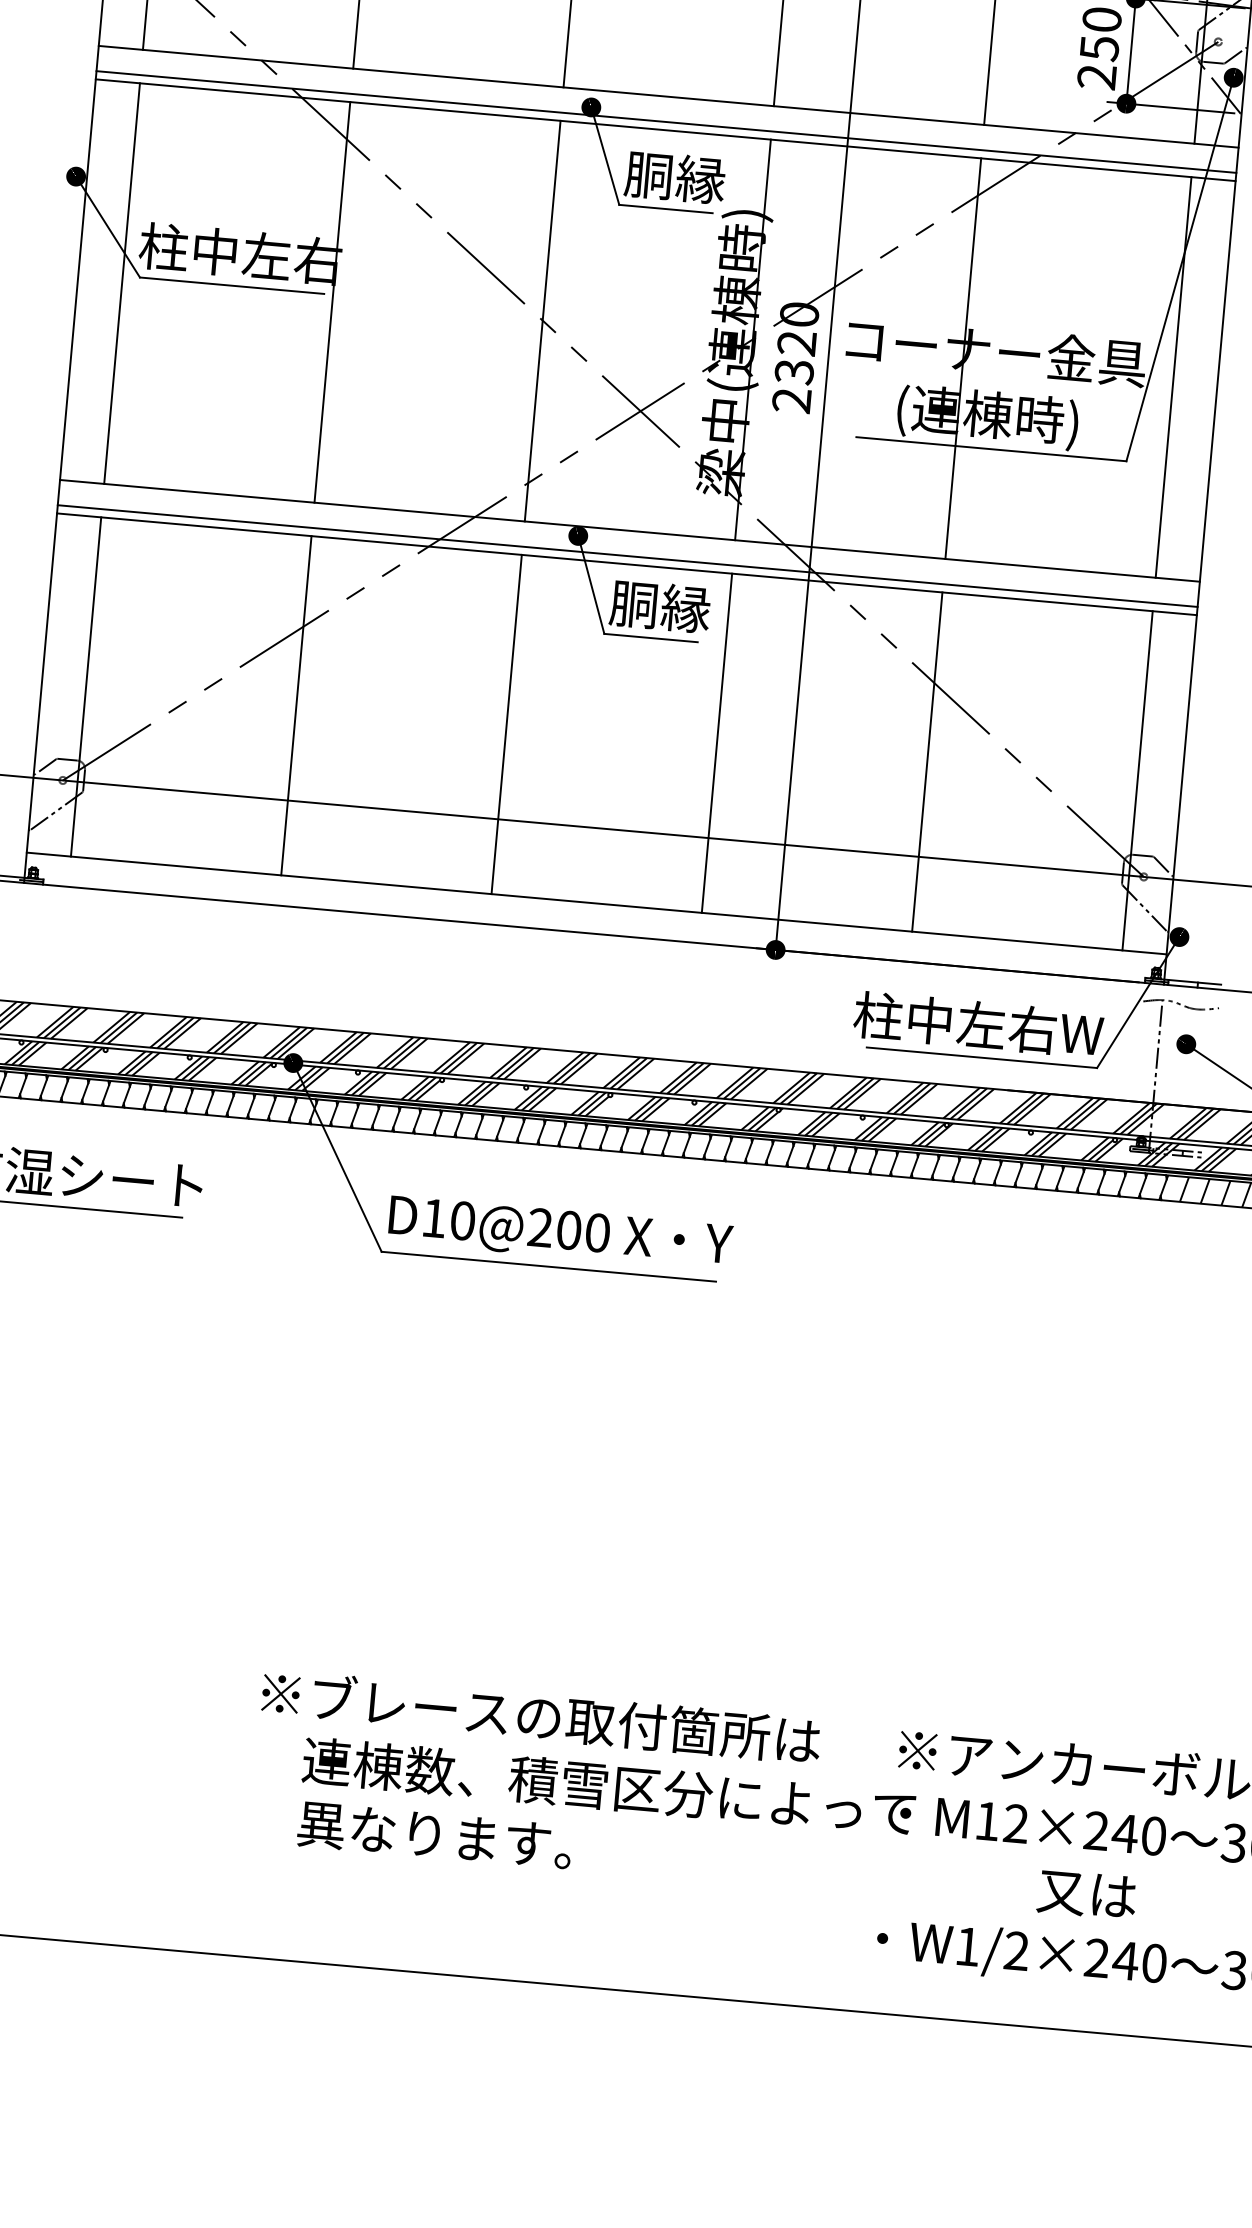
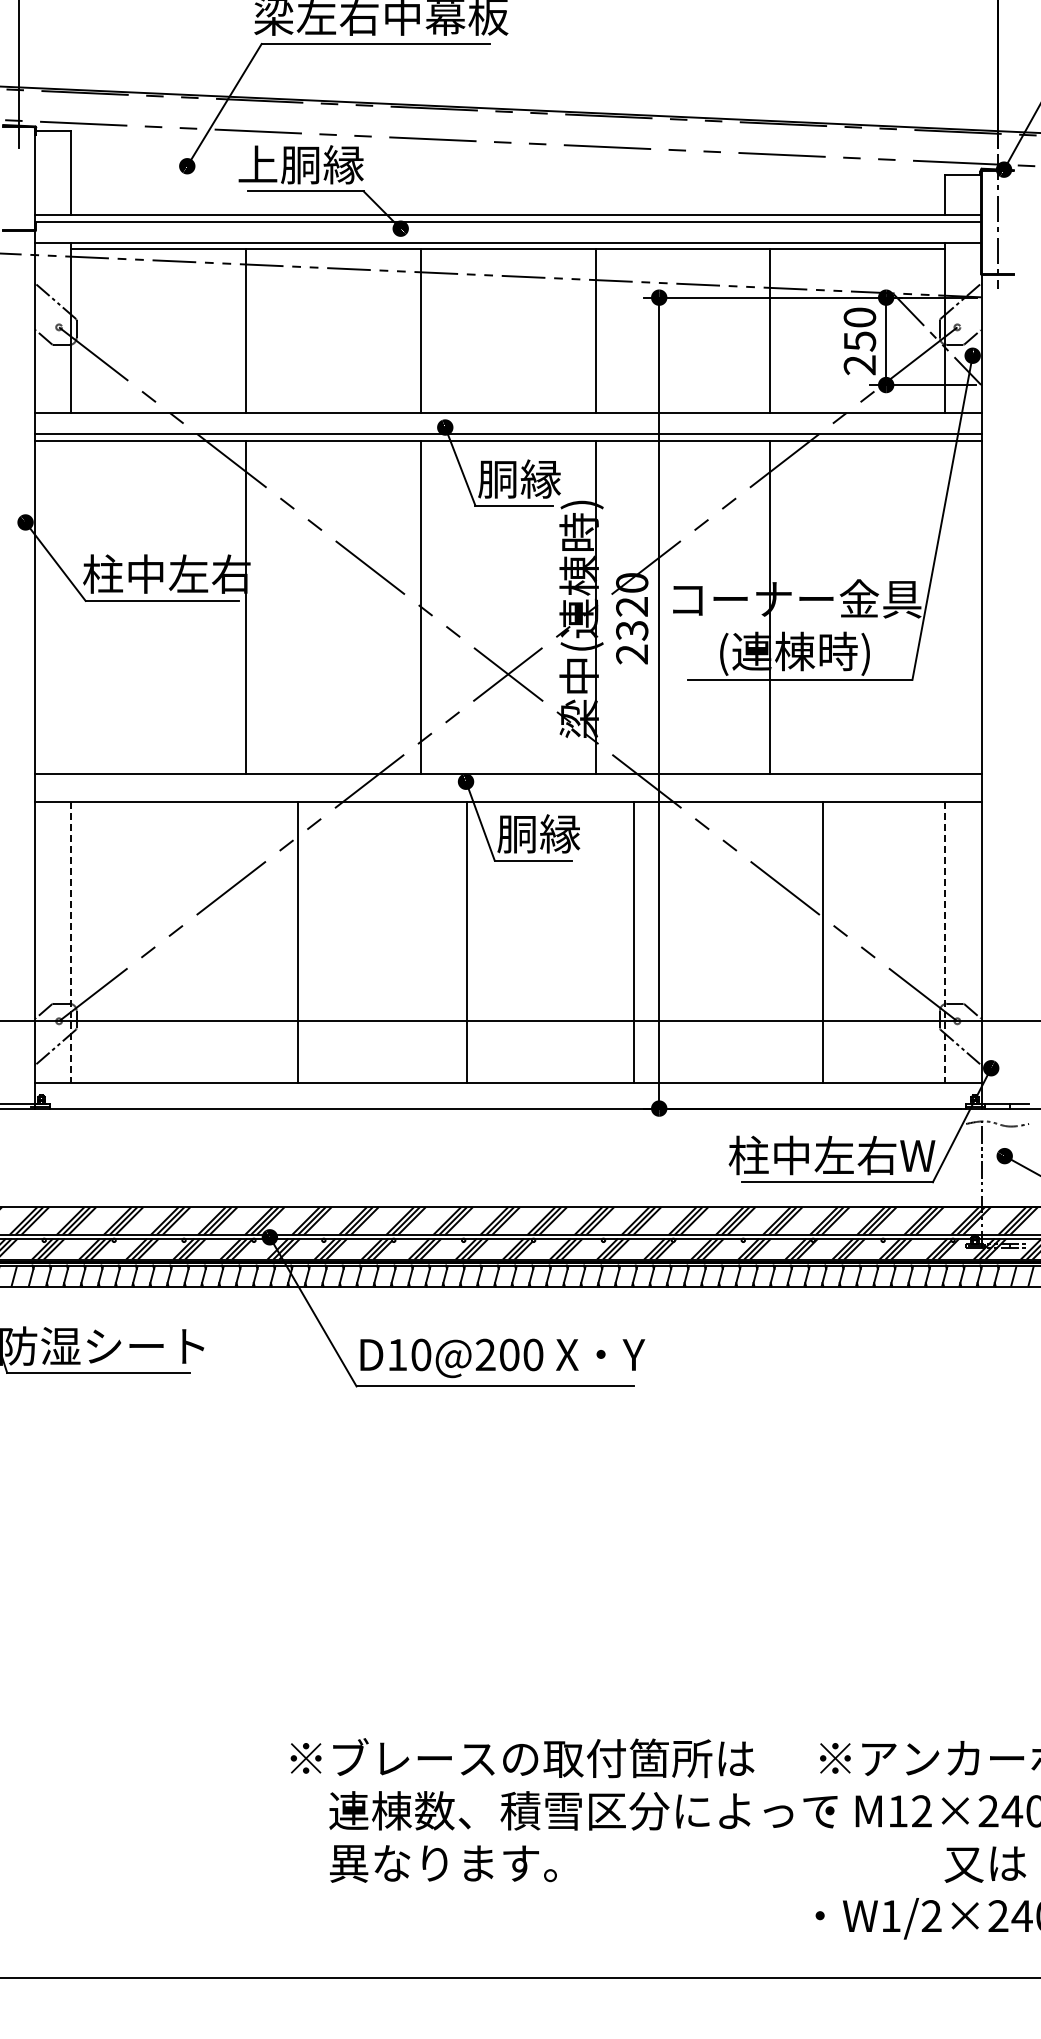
line: (122, 282) -> (71, 606), removed
line: (1174, 376) -> (945, 606), removed
line: (626, 555) -> (507, 794), removed
line: (86, 687) -> (71, 942), solid -> dashed
line: (296, 705) -> (298, 942), moved
line: (506, 724) -> (466, 942), moved
line: (716, 743) -> (633, 942), moved
line: (927, 762) -> (823, 942), moved
line: (1137, 780) -> (945, 942), solid -> dashed

